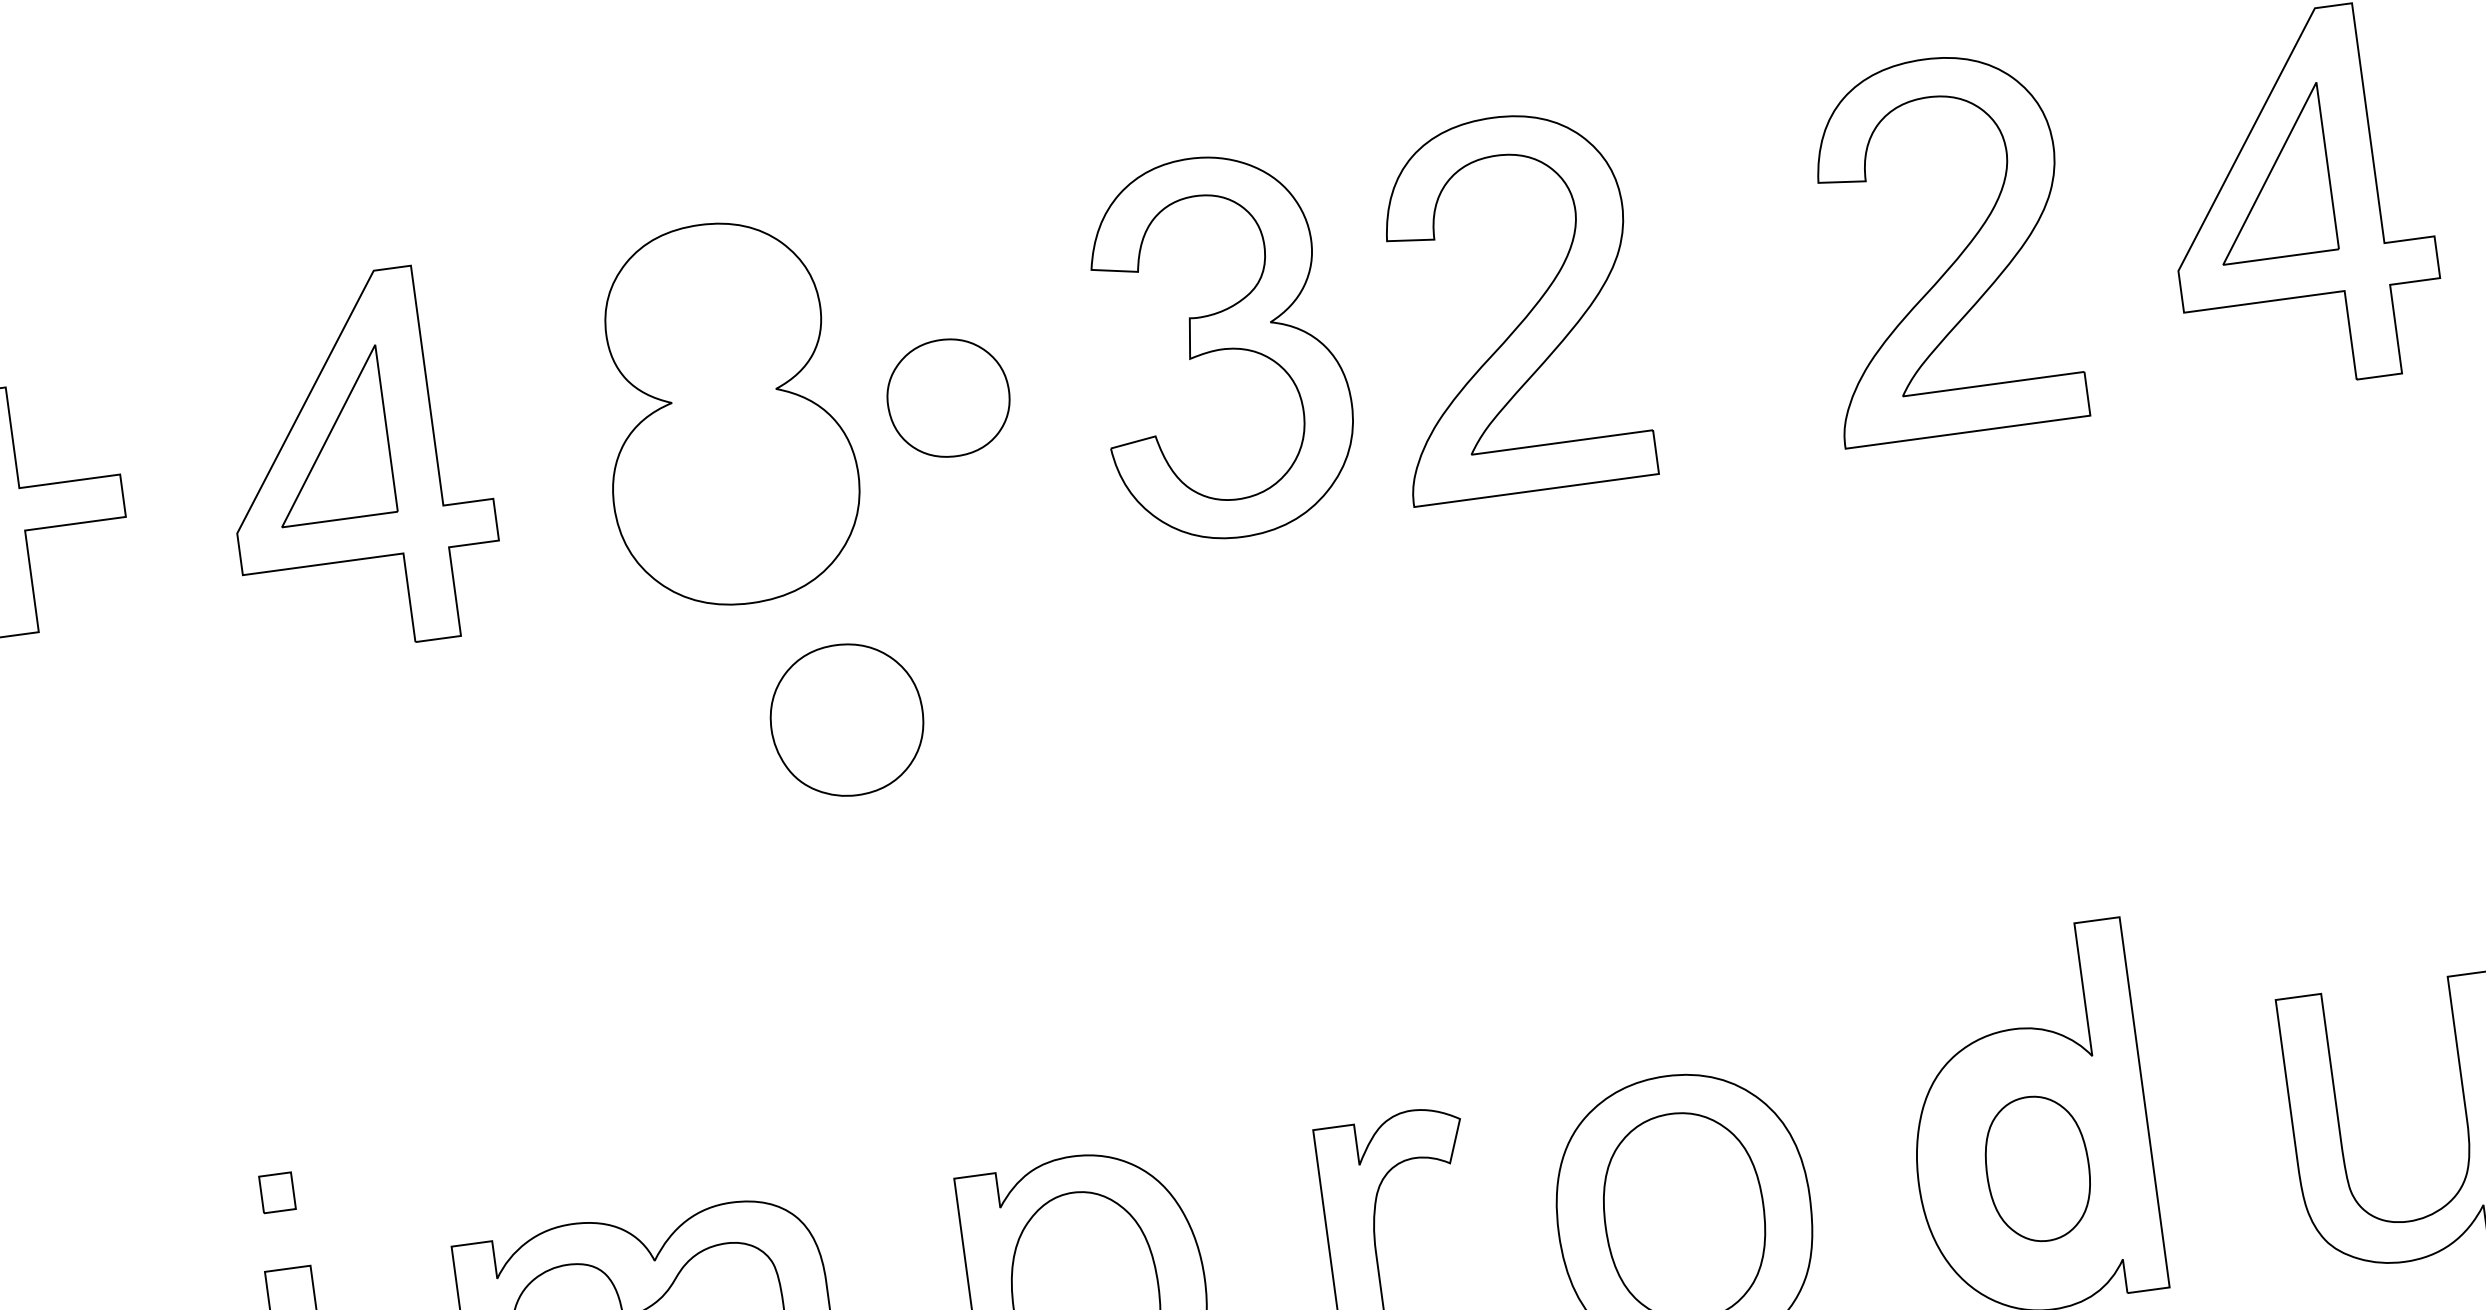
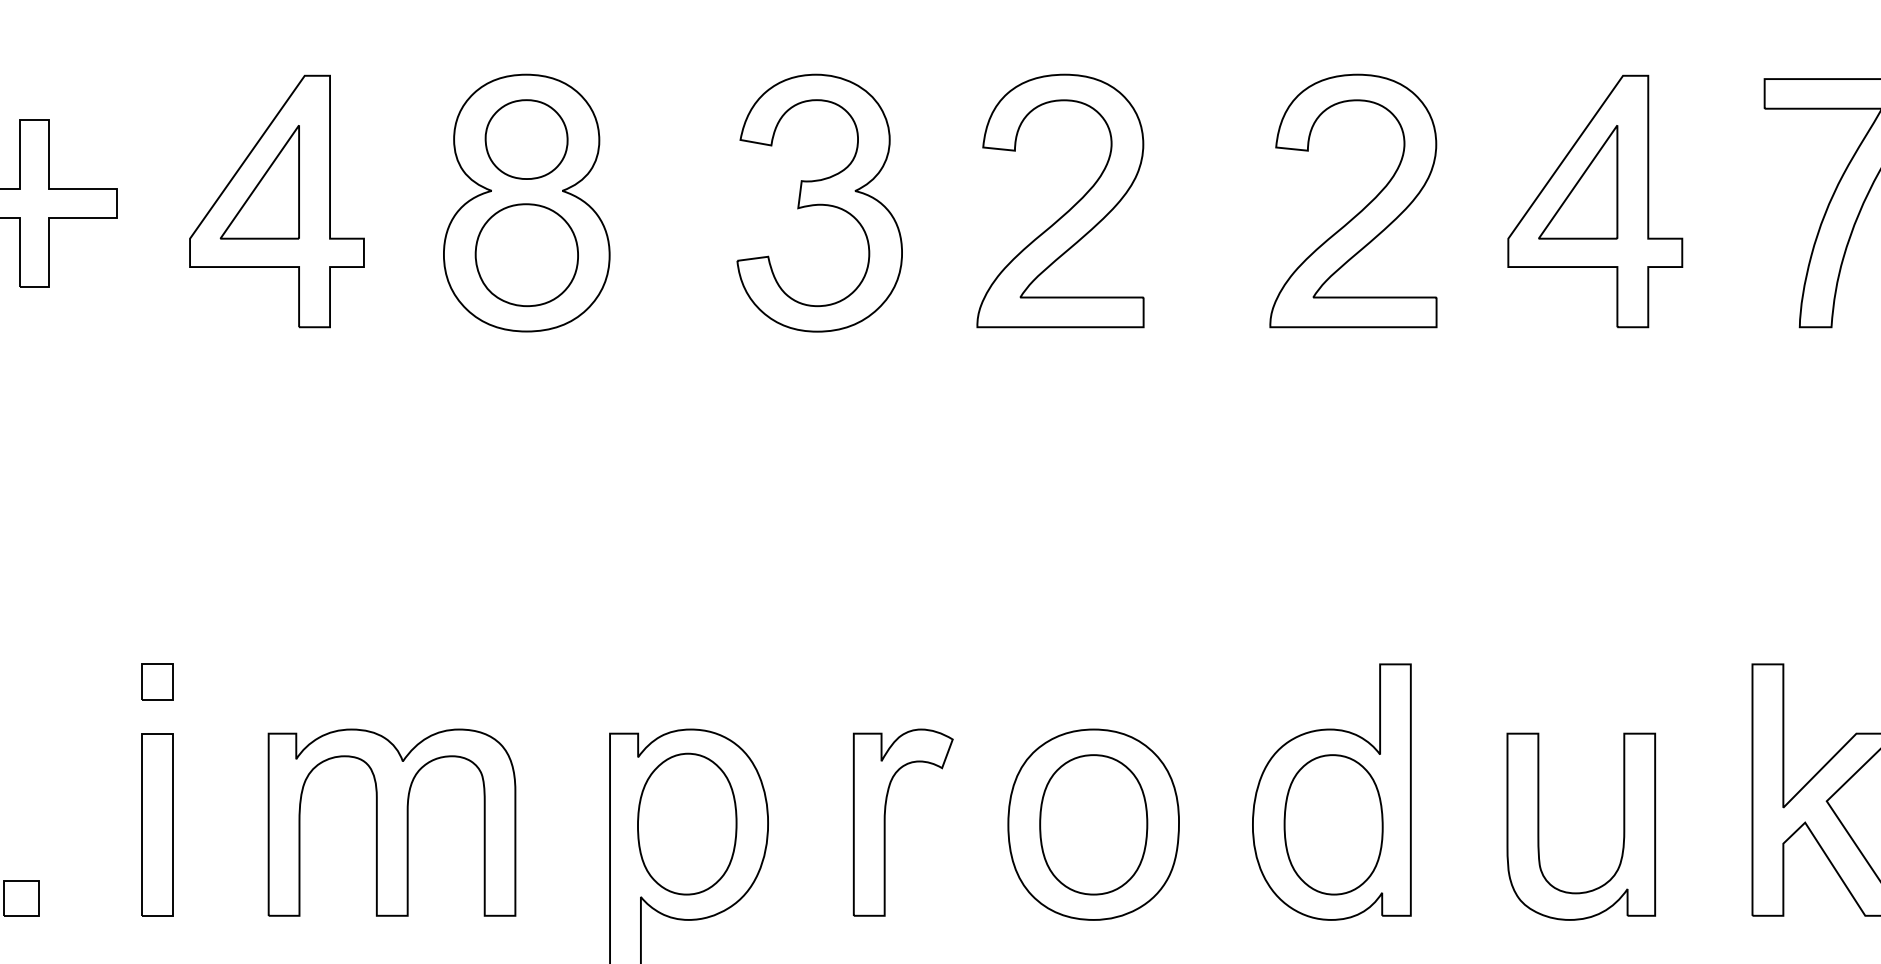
part: (1220, 346) -> (819, 202), moved
part: (948, 398) -> (526, 139), moved
part: (846, 720) -> (526, 255), moved
part: (2037, 1168) -> (1333, 824), size x1.43
part: (277, 1191) -> (157, 681), size x1.43

